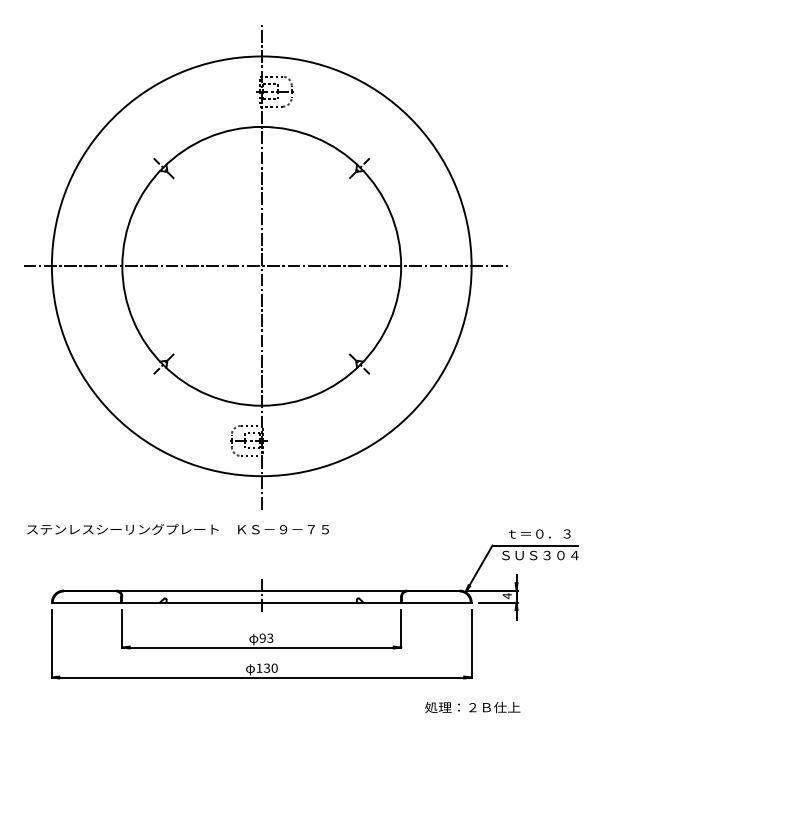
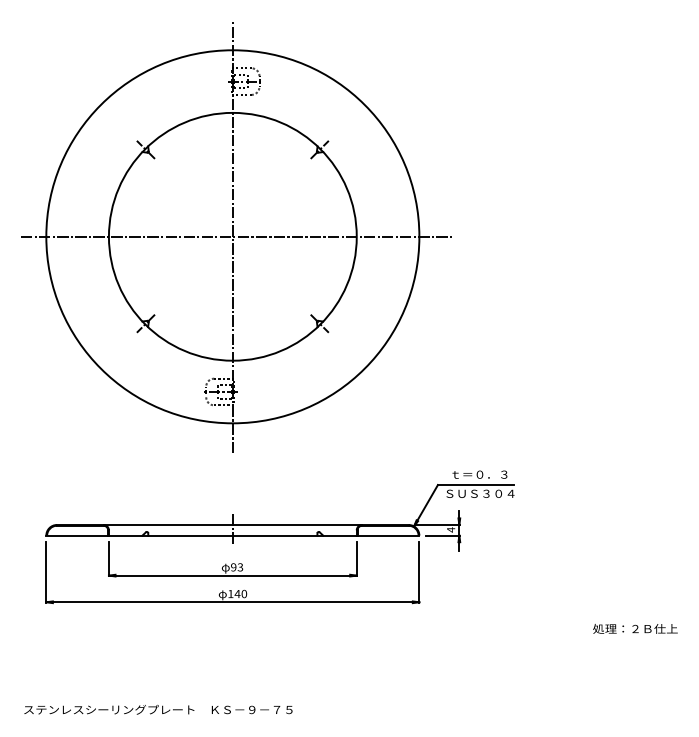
text: (177, 529) -> (157, 709), moved
text: (266, 667) -> (237, 593), 130 -> 140
text: (472, 707) -> (635, 628), moved

